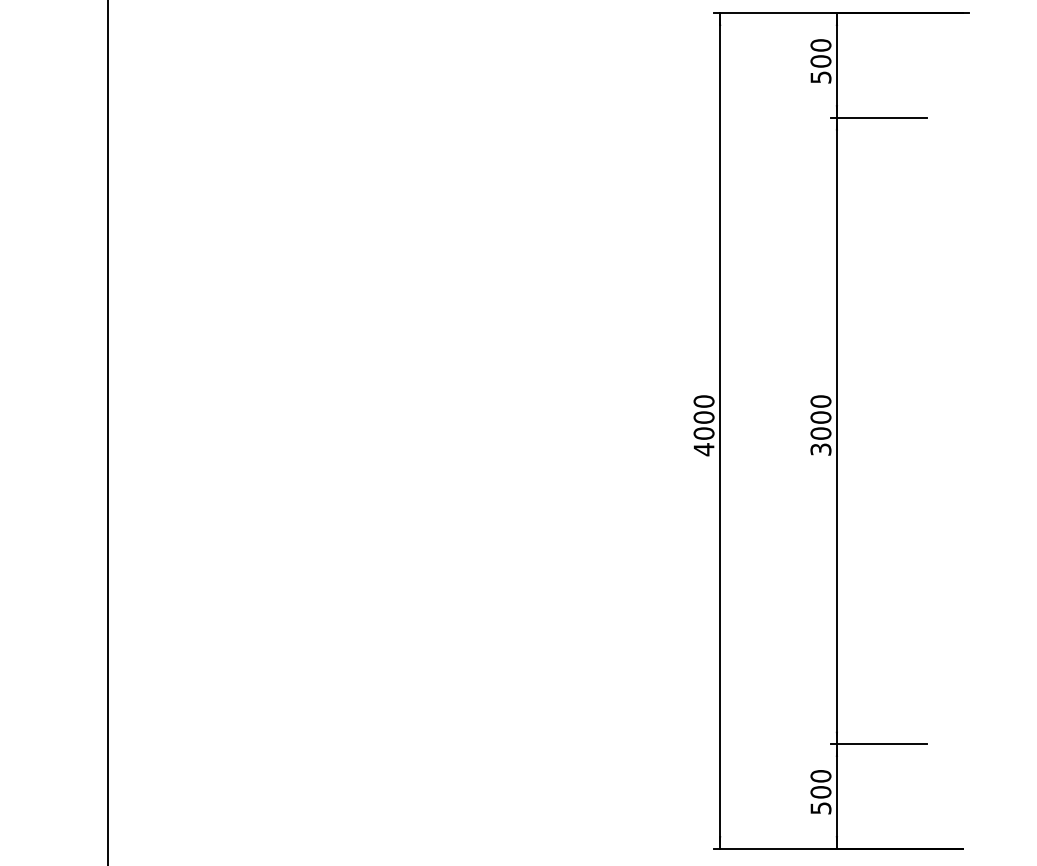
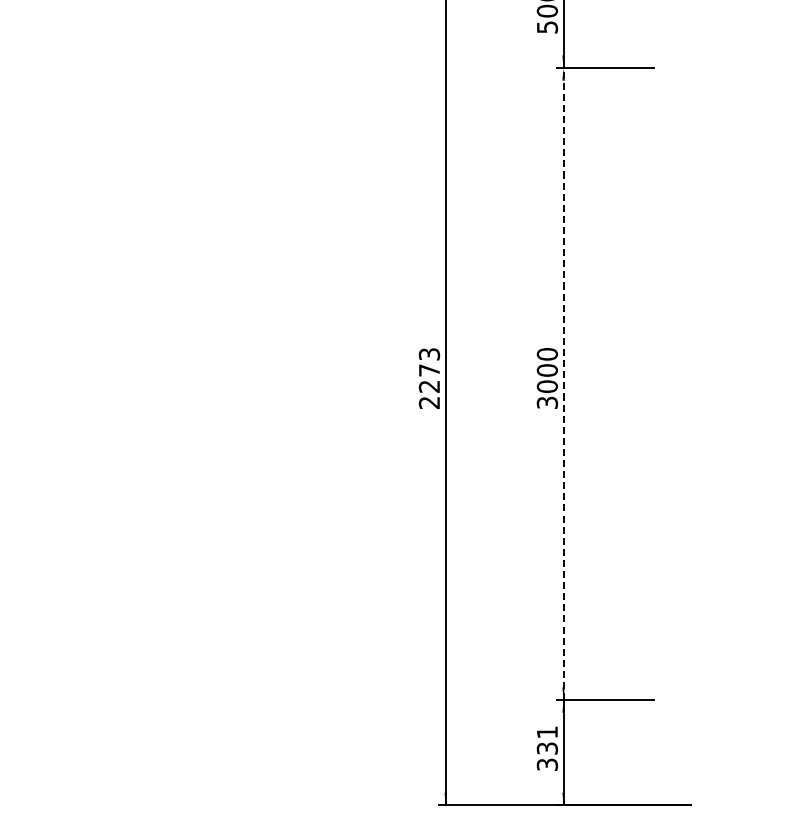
text: (703, 425) -> (428, 378), 4000 -> 2273
line: (836, 430) -> (563, 383), solid -> dashed
text: (820, 791) -> (546, 747), 500 -> 331

